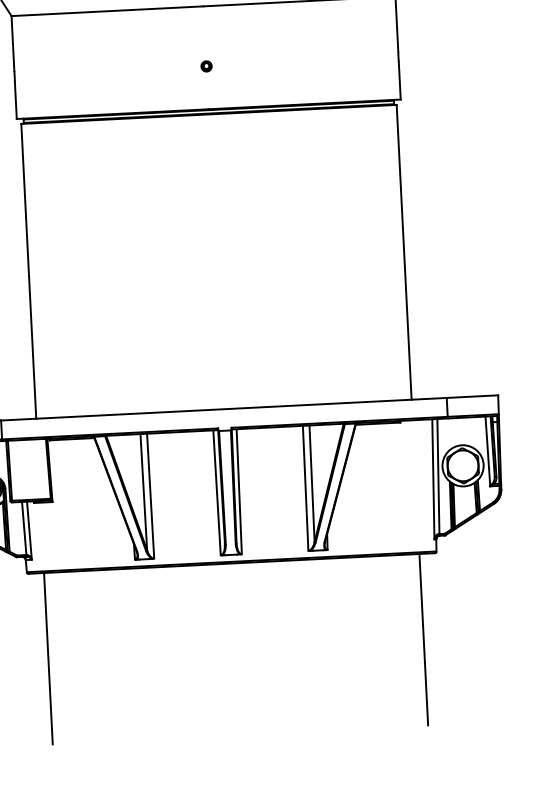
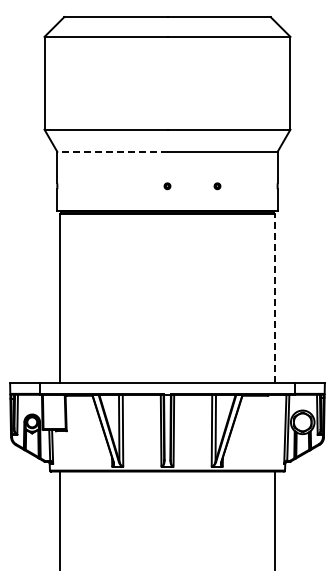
line: (105, 10) -> (111, 151), solid -> dashed
part: (293, 62) -> (217, 186), added
line: (404, 252) -> (275, 298), solid -> dashed

